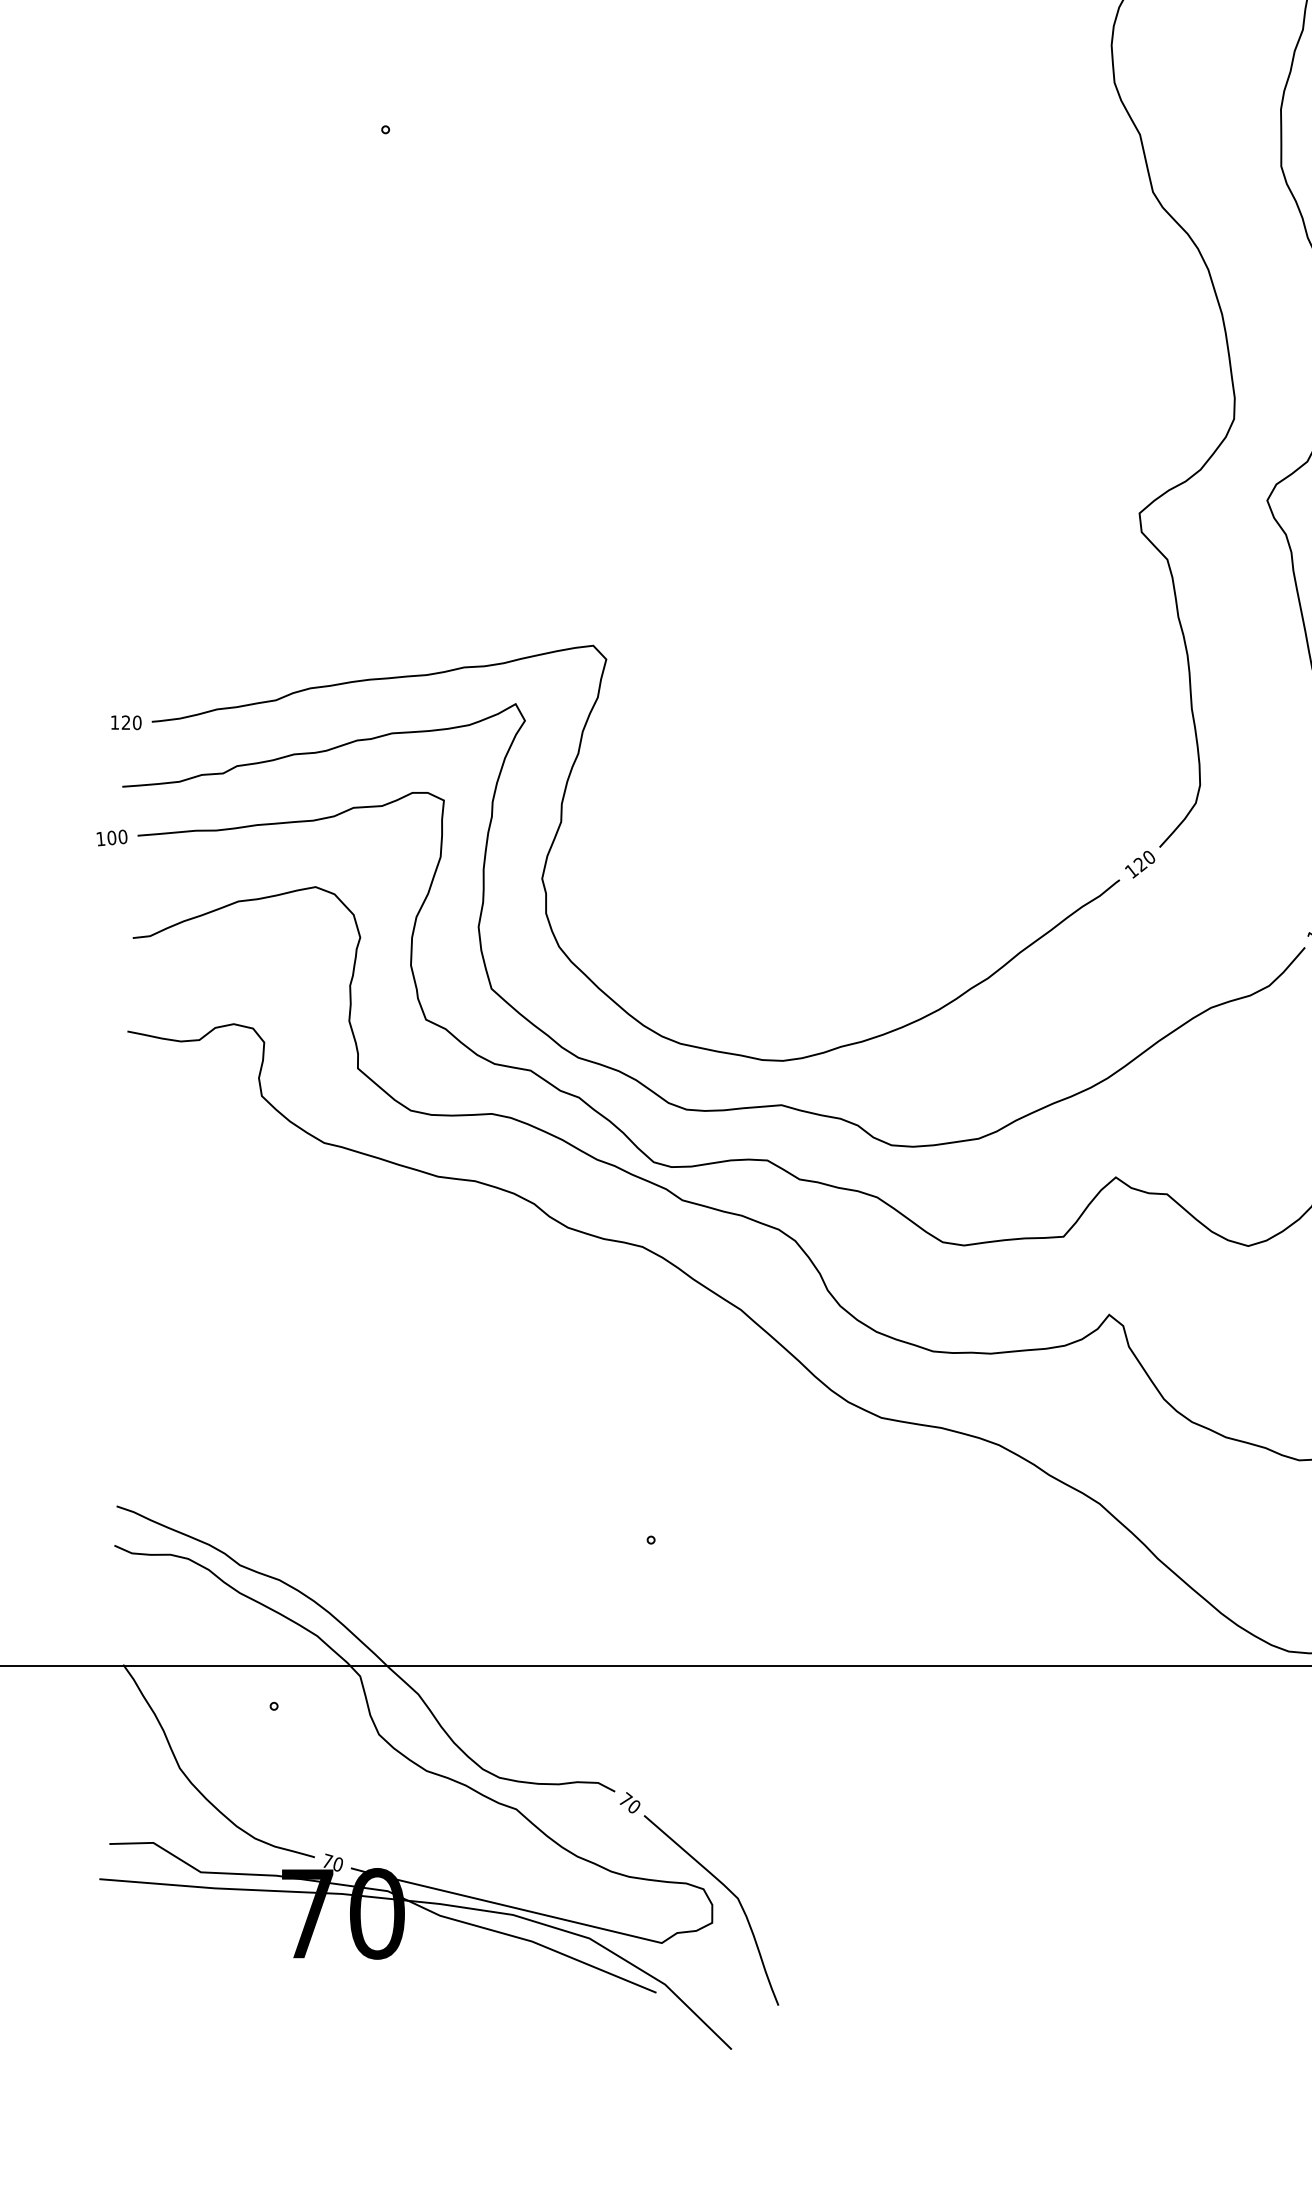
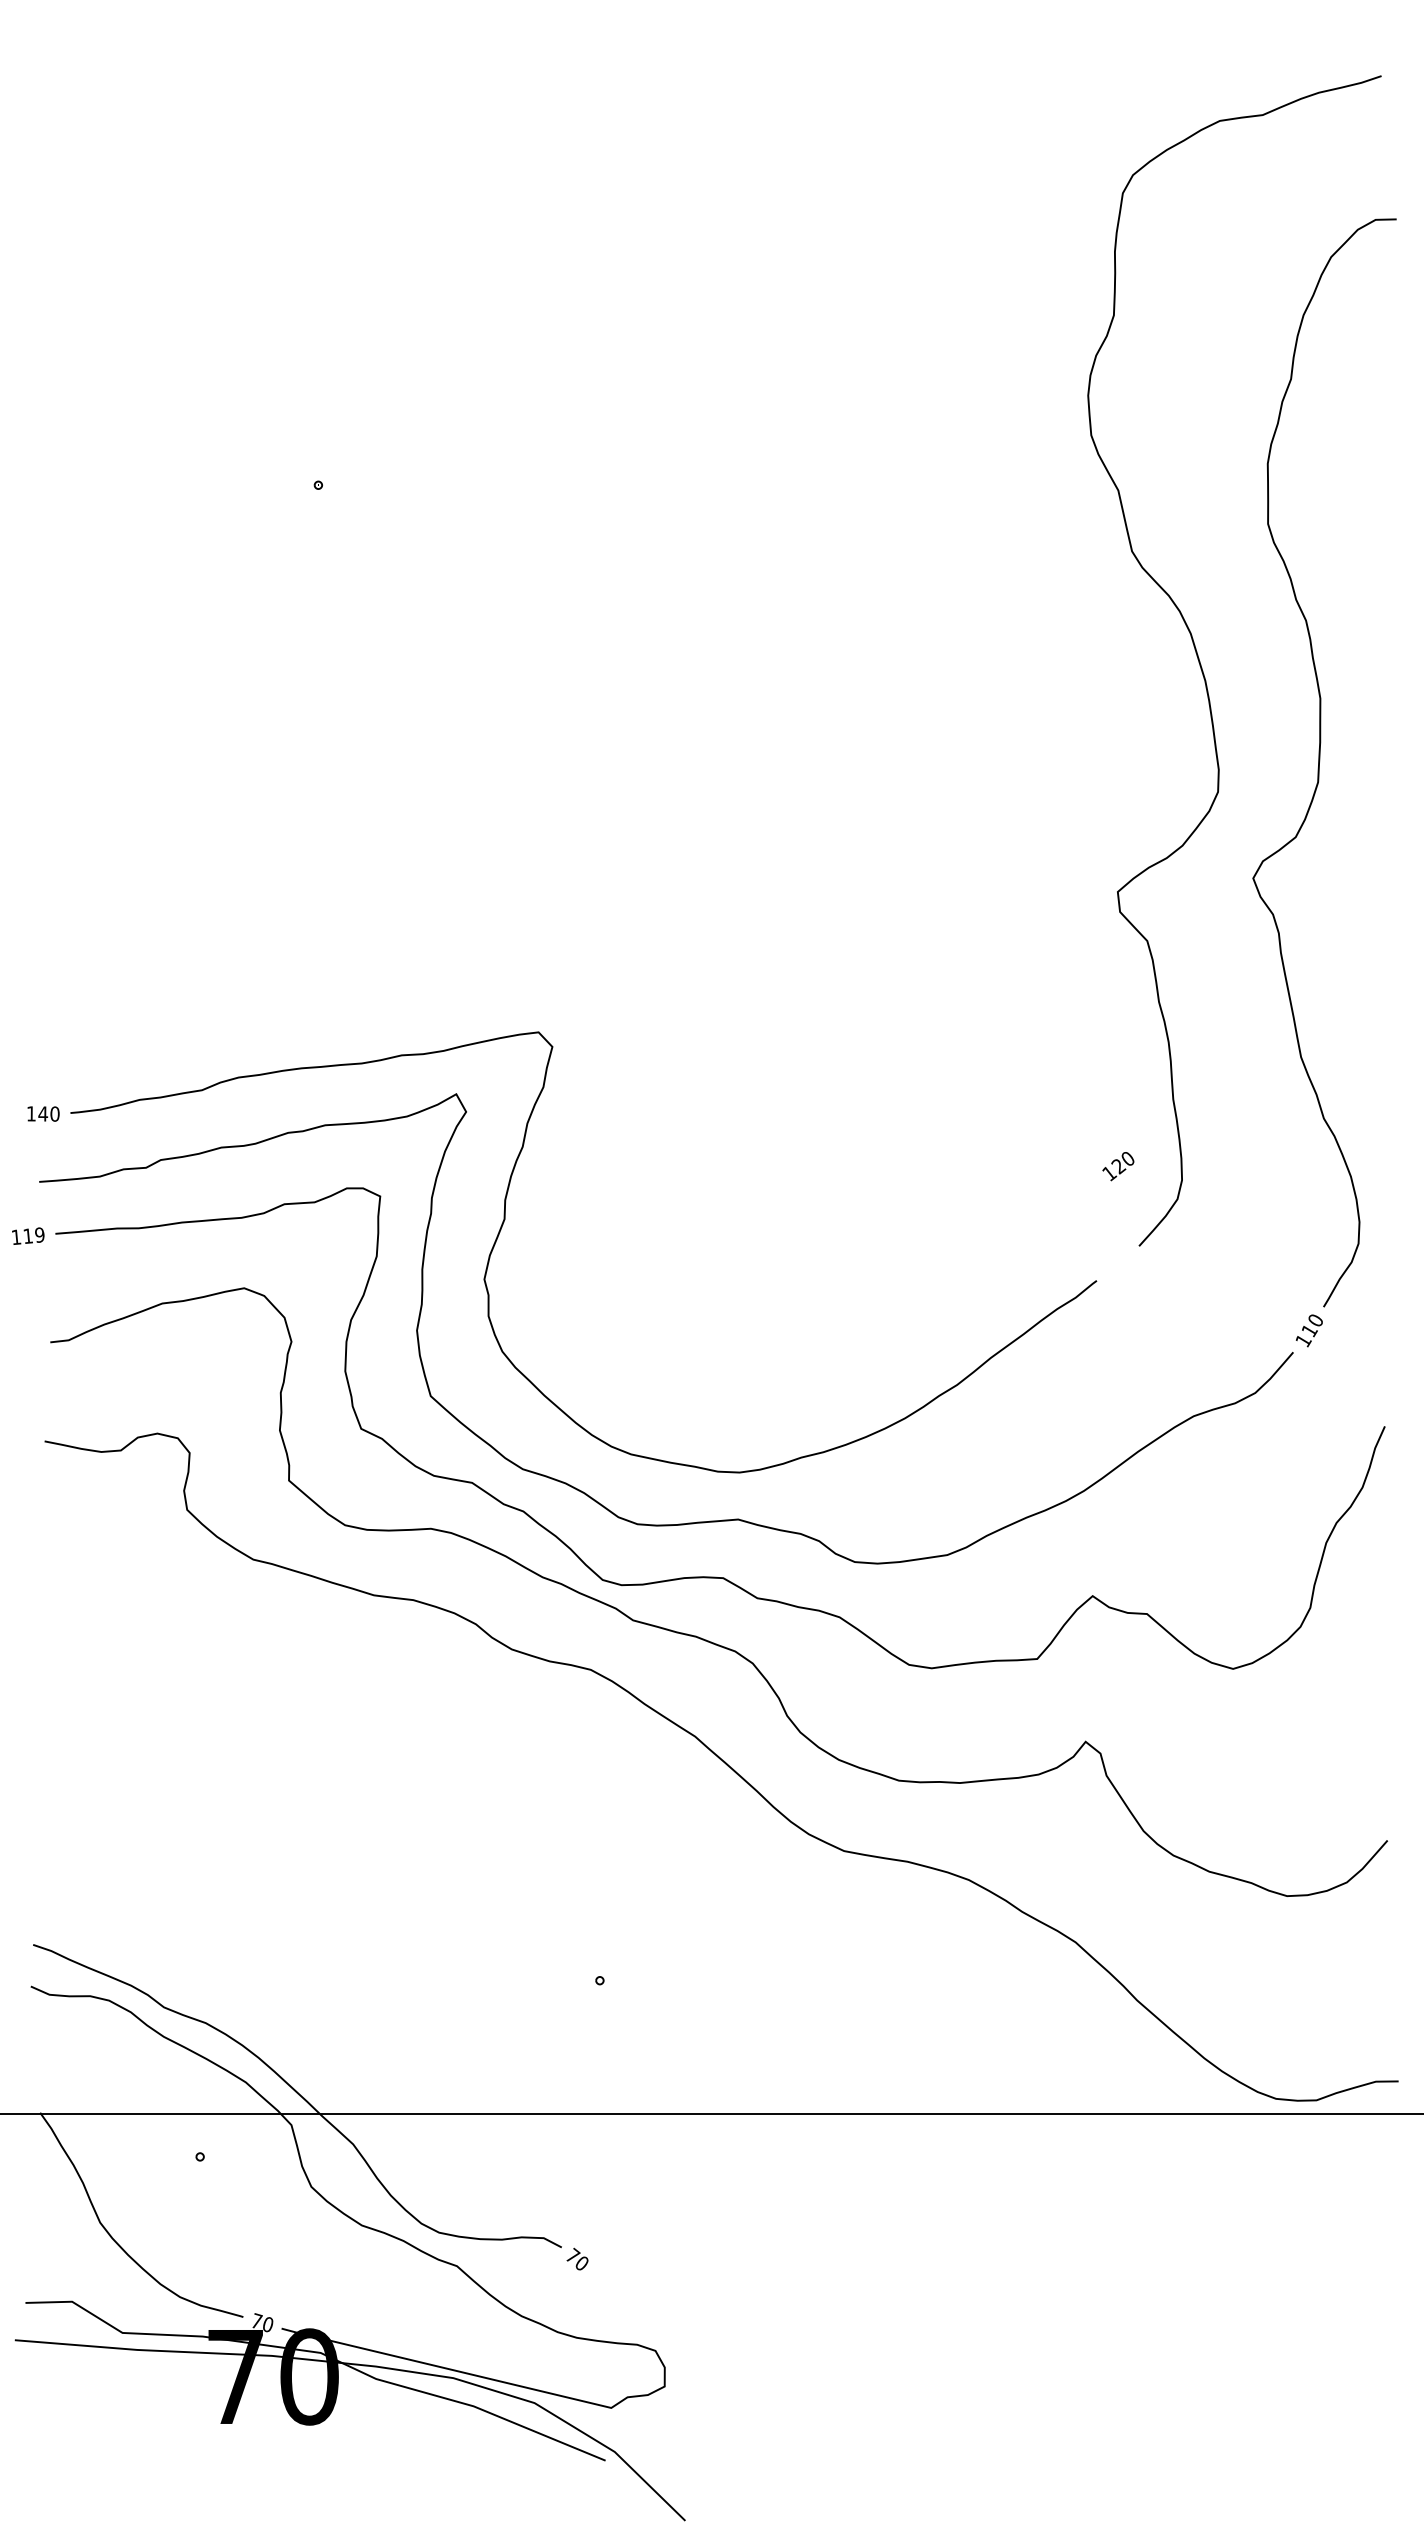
text: (126, 722) -> (43, 1113), 120 -> 140
text: (116, 837) -> (33, 1235), 100 -> 119
text: (1140, 864) -> (1118, 1166), moved
curve: (726, 1888) -> (679, 2350), removed

